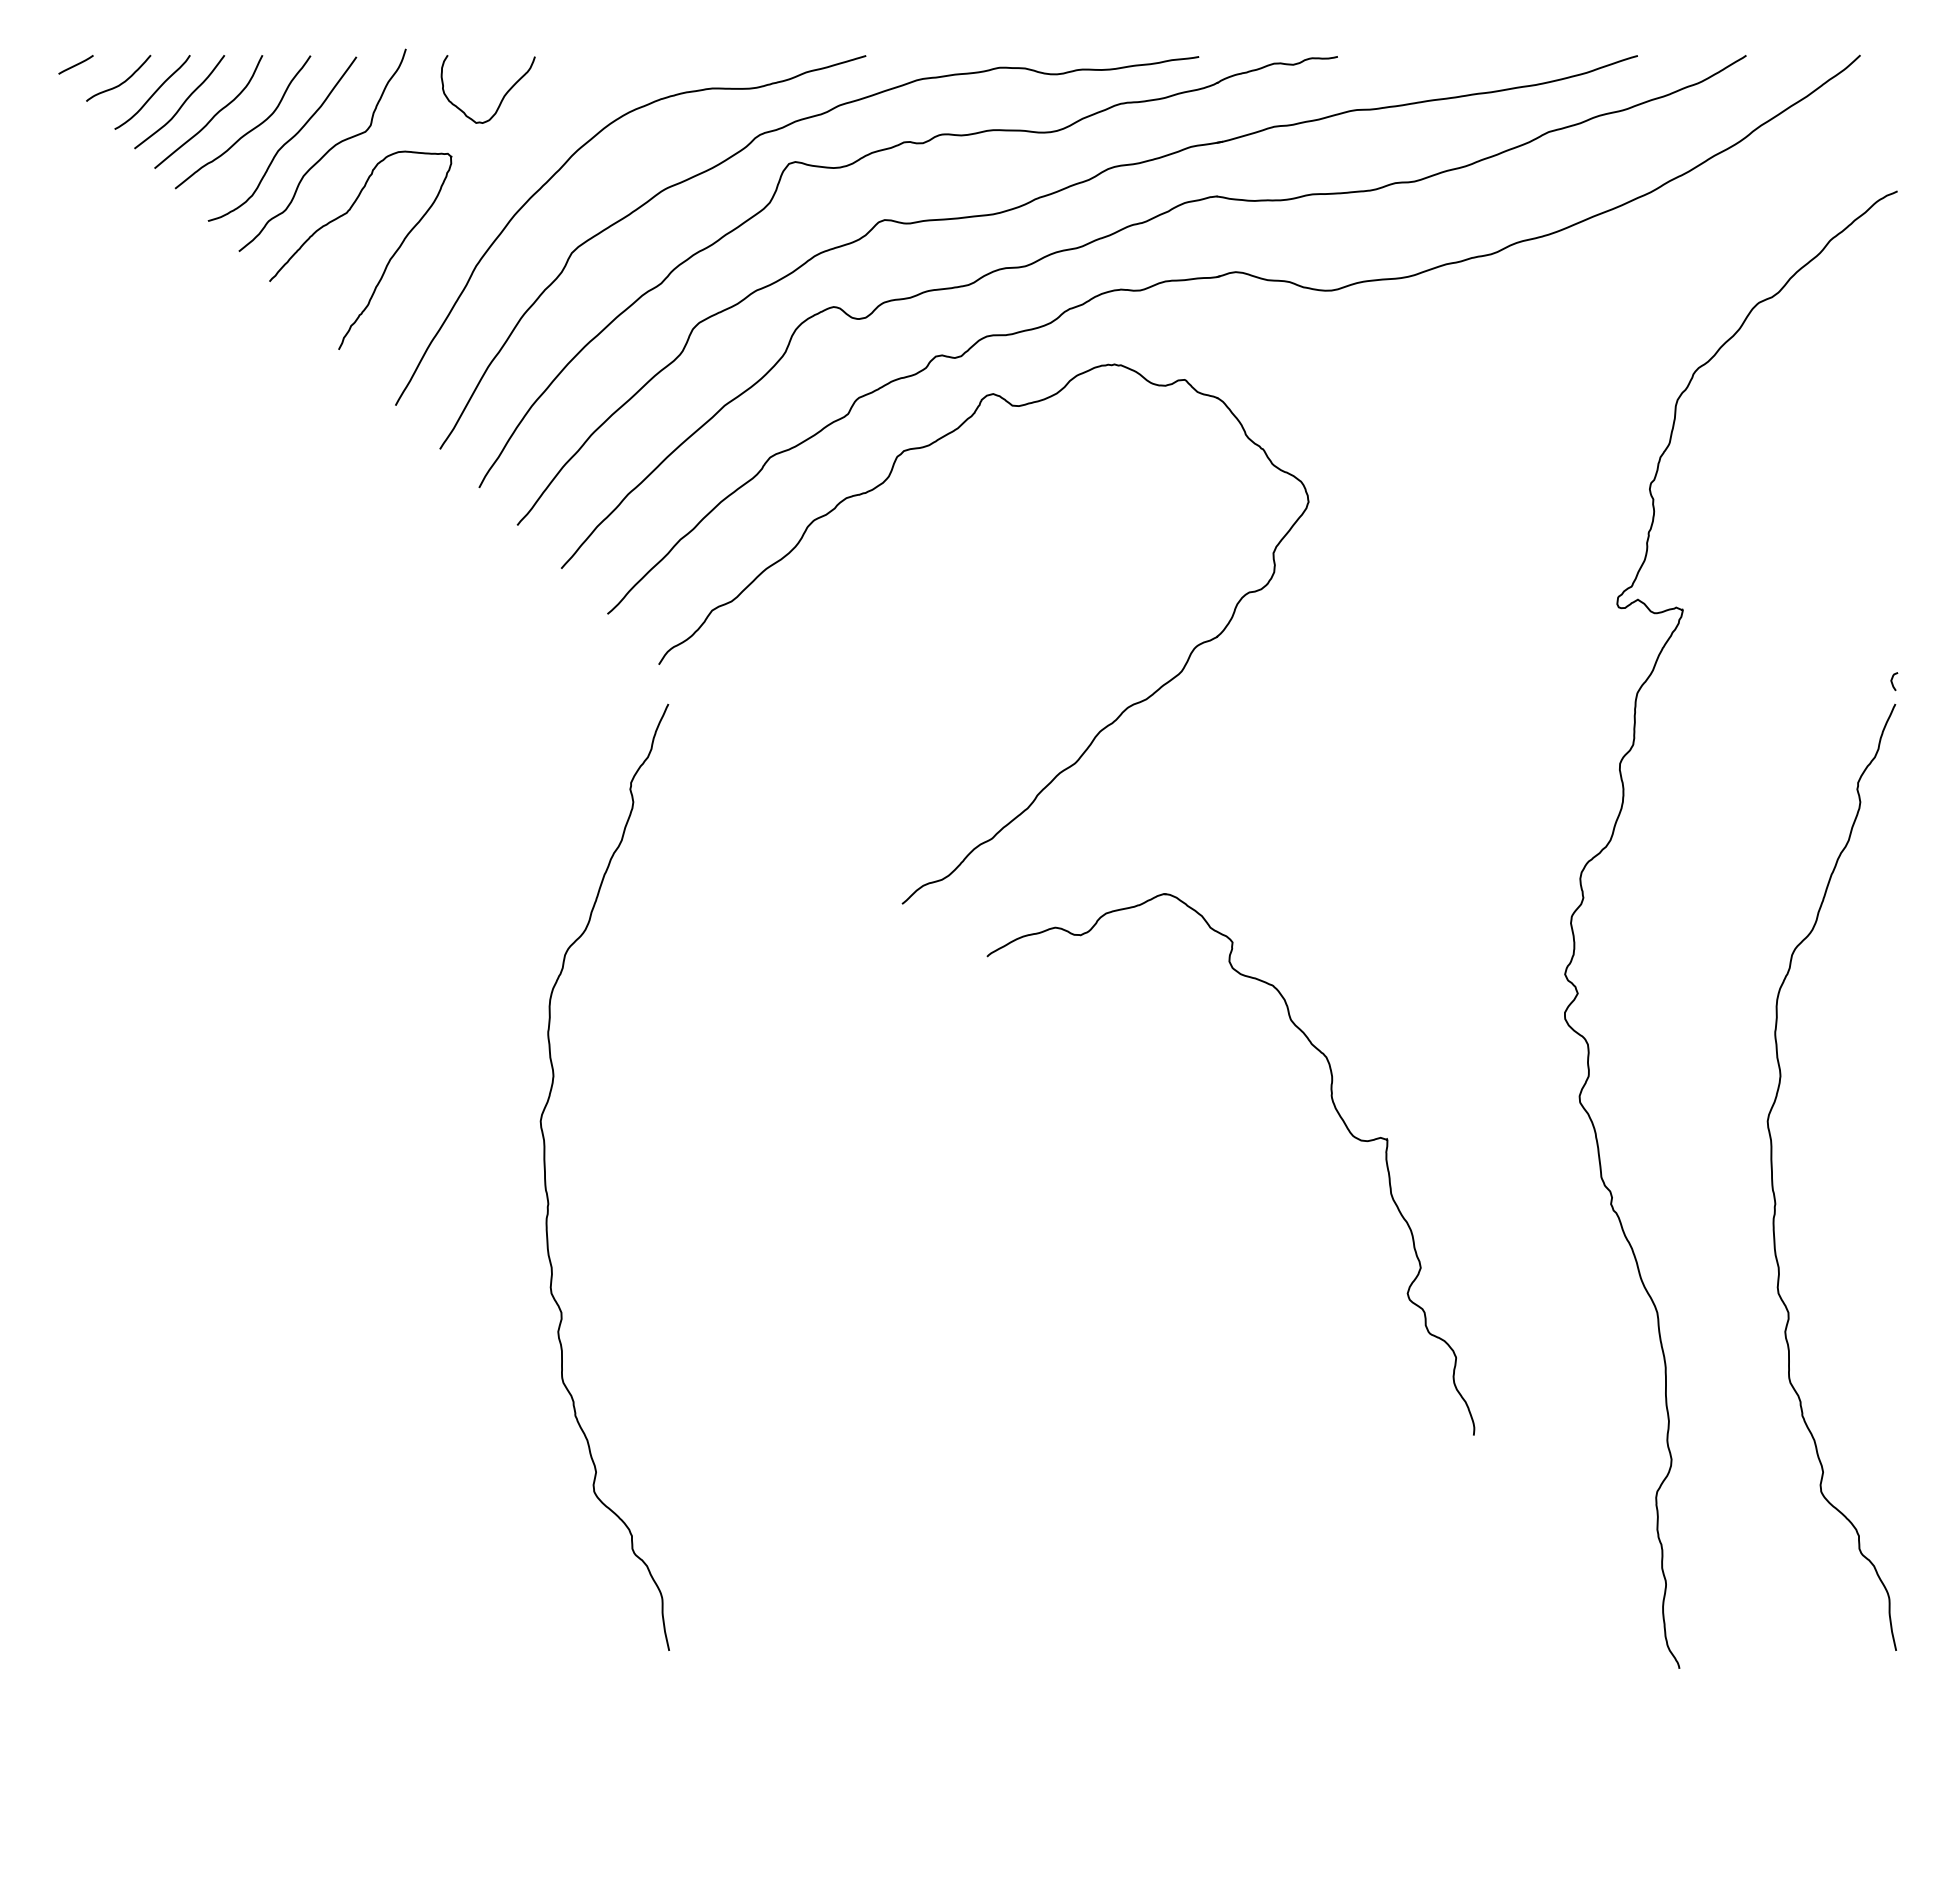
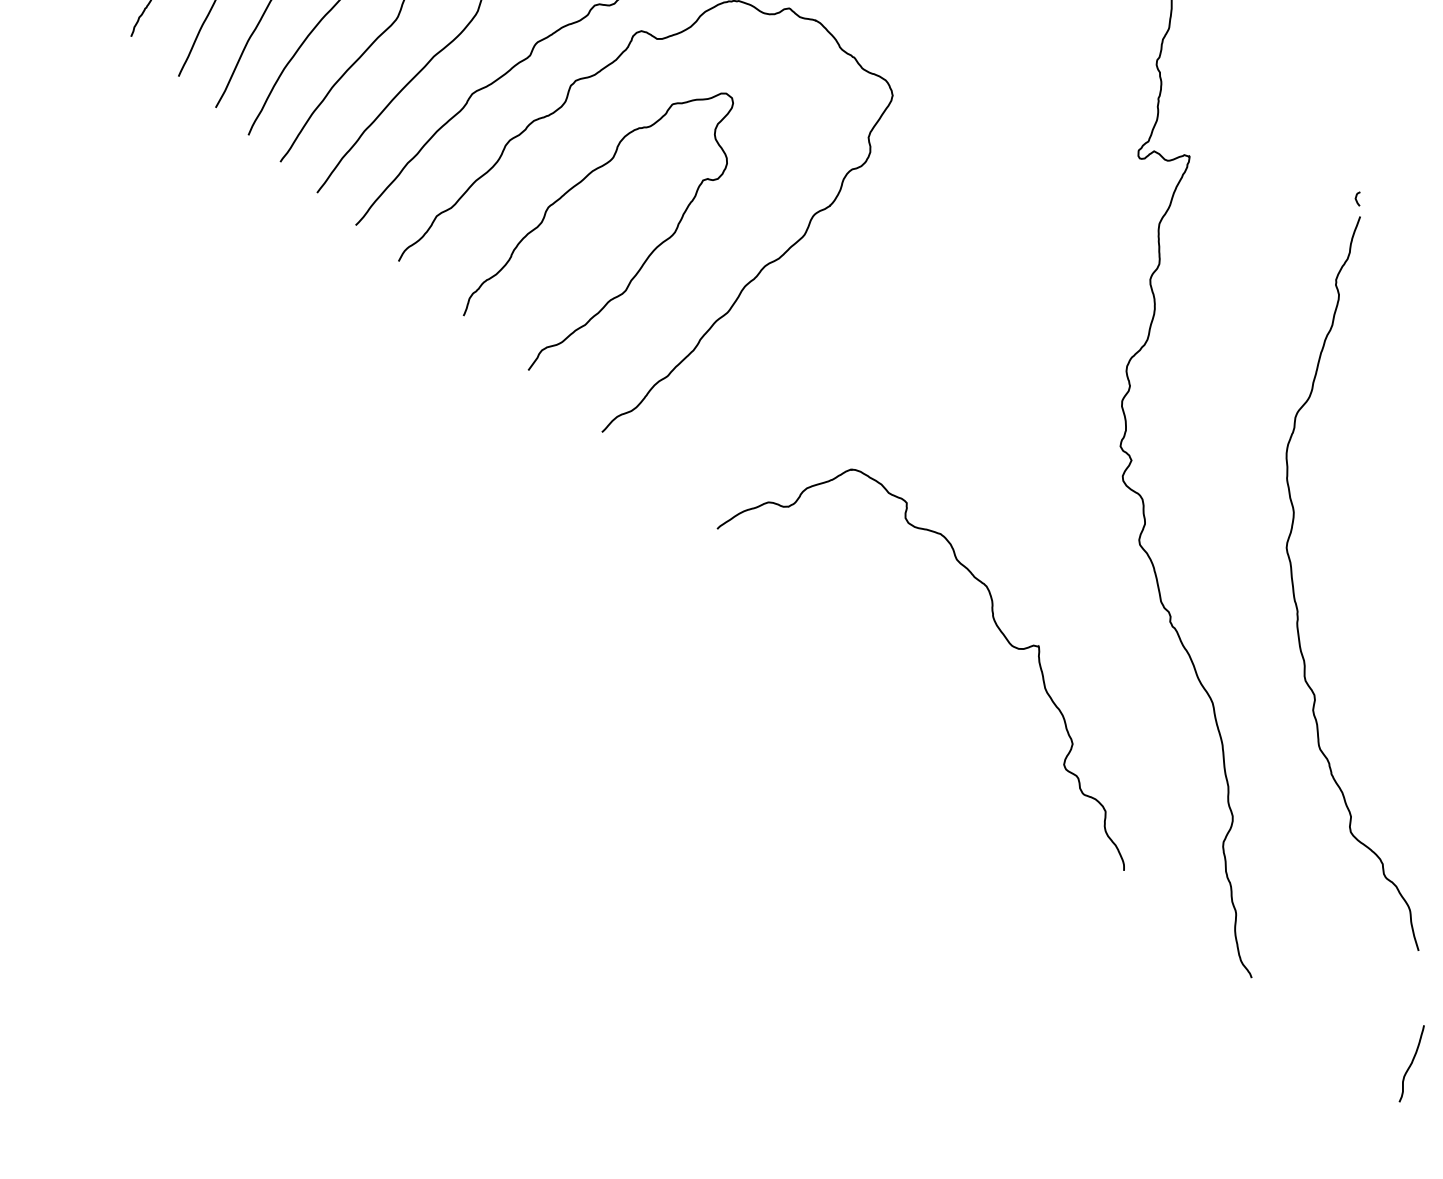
curve: (877, 597) -> (564, 196), added
part: (1335, 1110) -> (996, 627), moved
curve: (546, 1180) -> (342, 668), removed
curve: (1875, 1794) -> (1411, 1063), added

